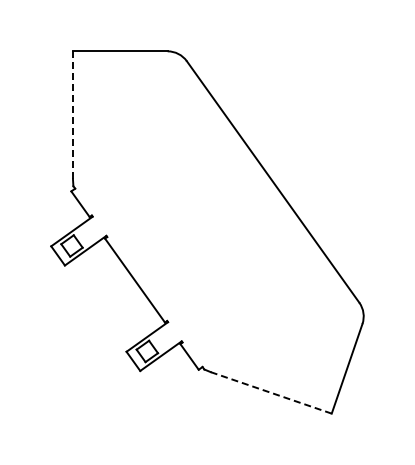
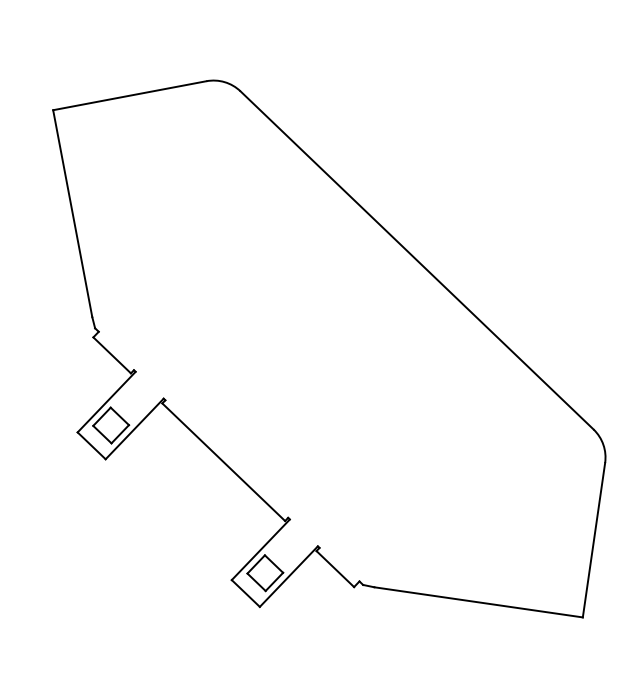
line: (72, 115) -> (72, 214), dashed -> solid
line: (271, 392) -> (478, 601), dashed -> solid

